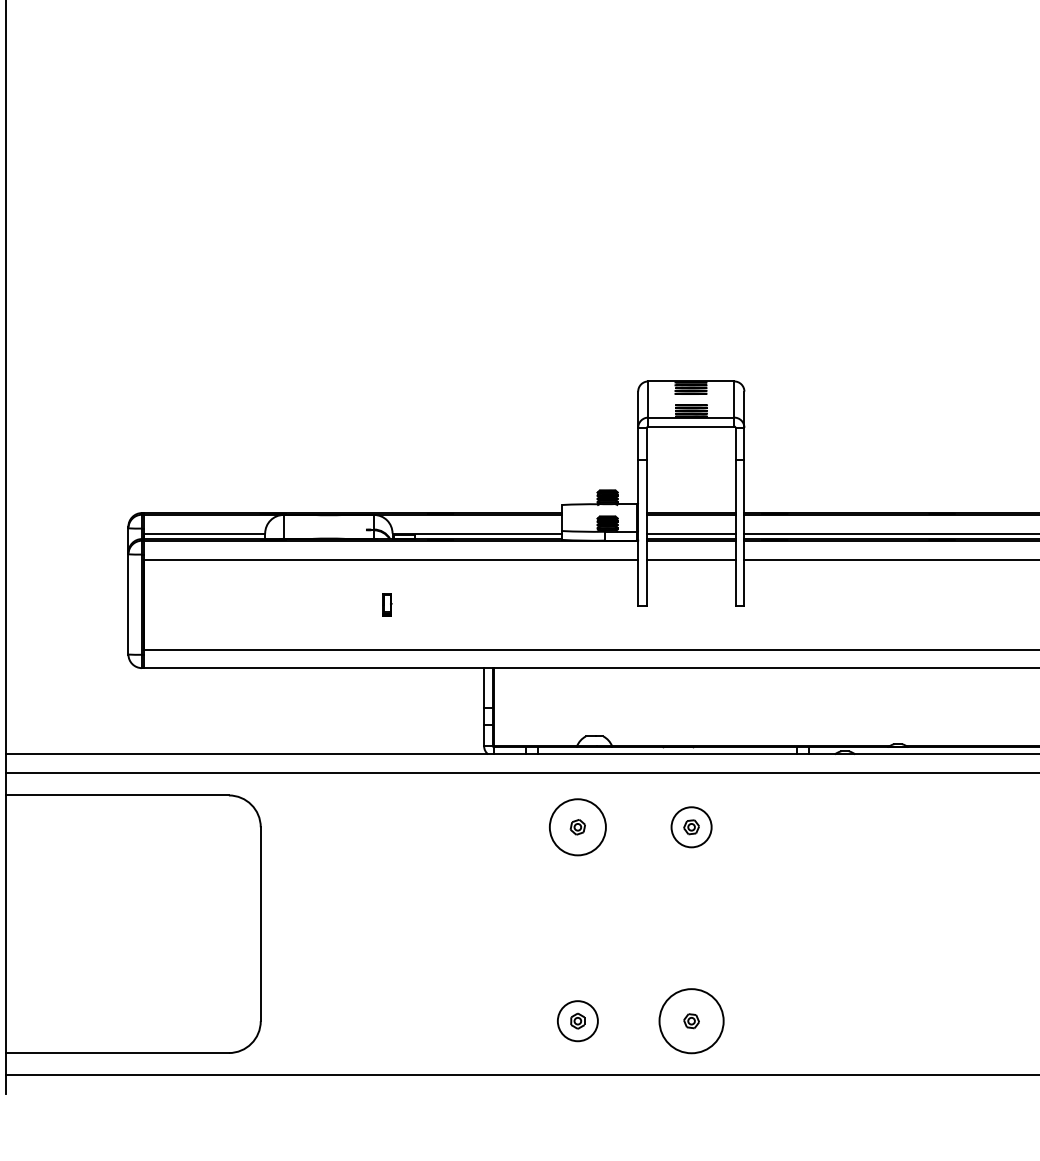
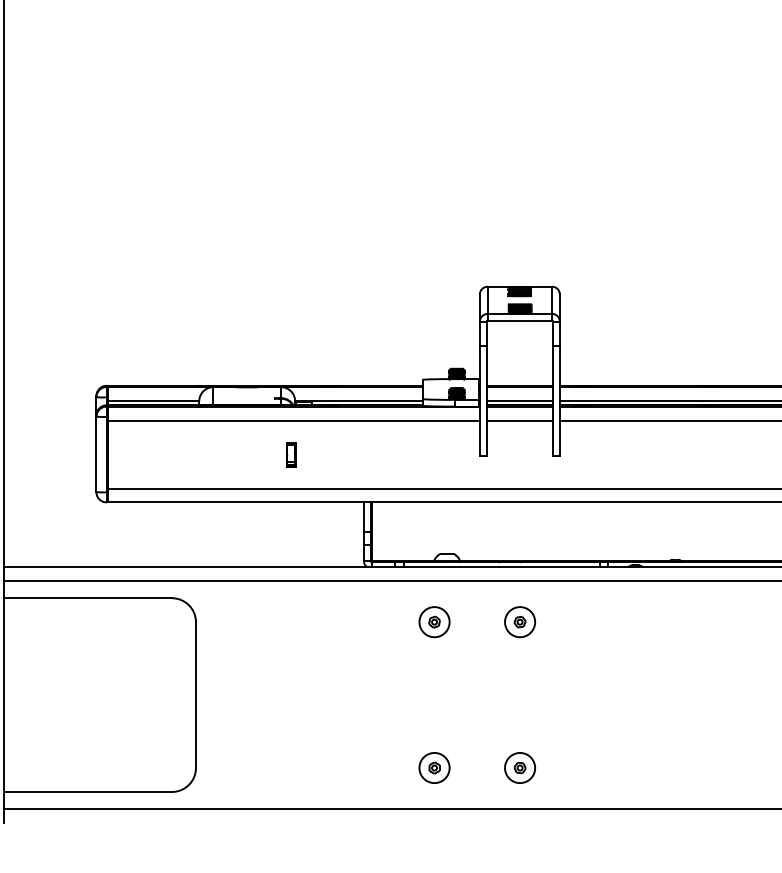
part: (387, 604) -> (291, 454), size x1.43
circle: (577, 827) -> (434, 622), size x0.71
circle: (691, 1021) -> (520, 768), size x0.62

